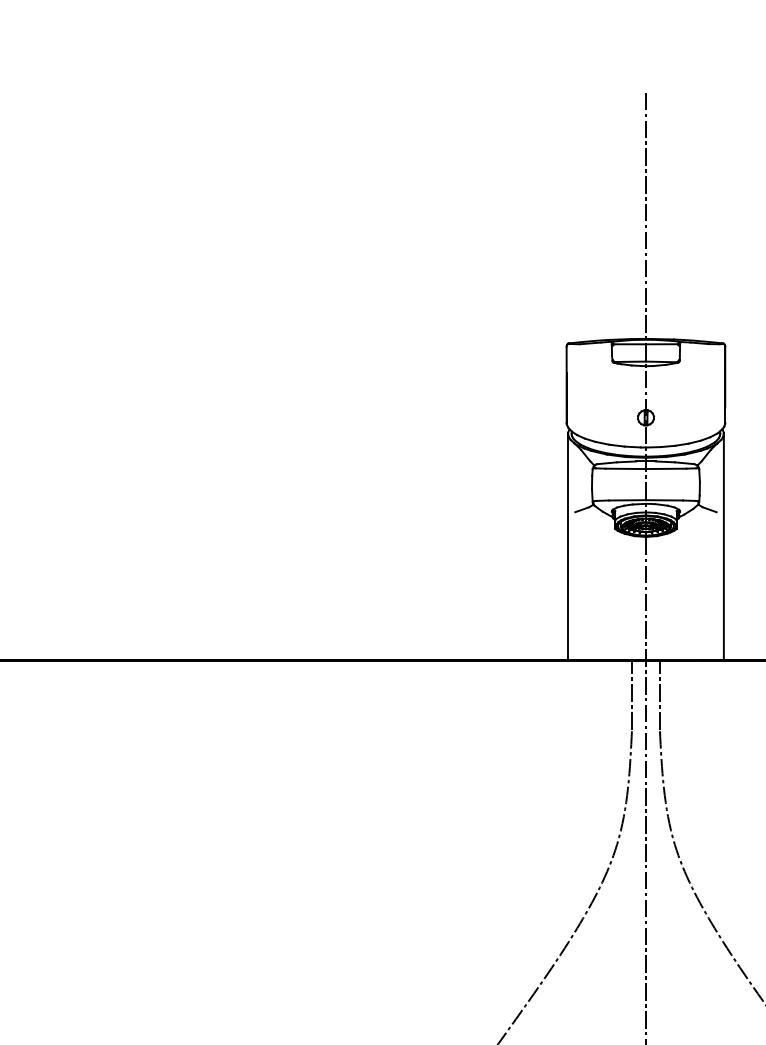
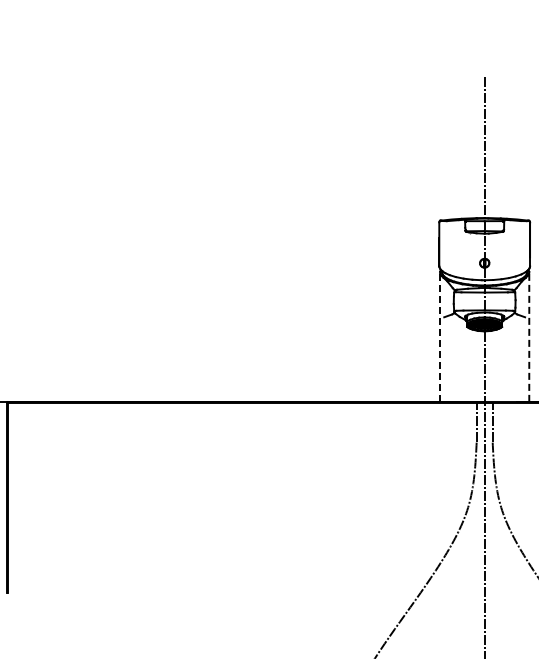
line: (568, 545) -> (440, 336), solid -> dashed
line: (724, 547) -> (529, 337), solid -> dashed

